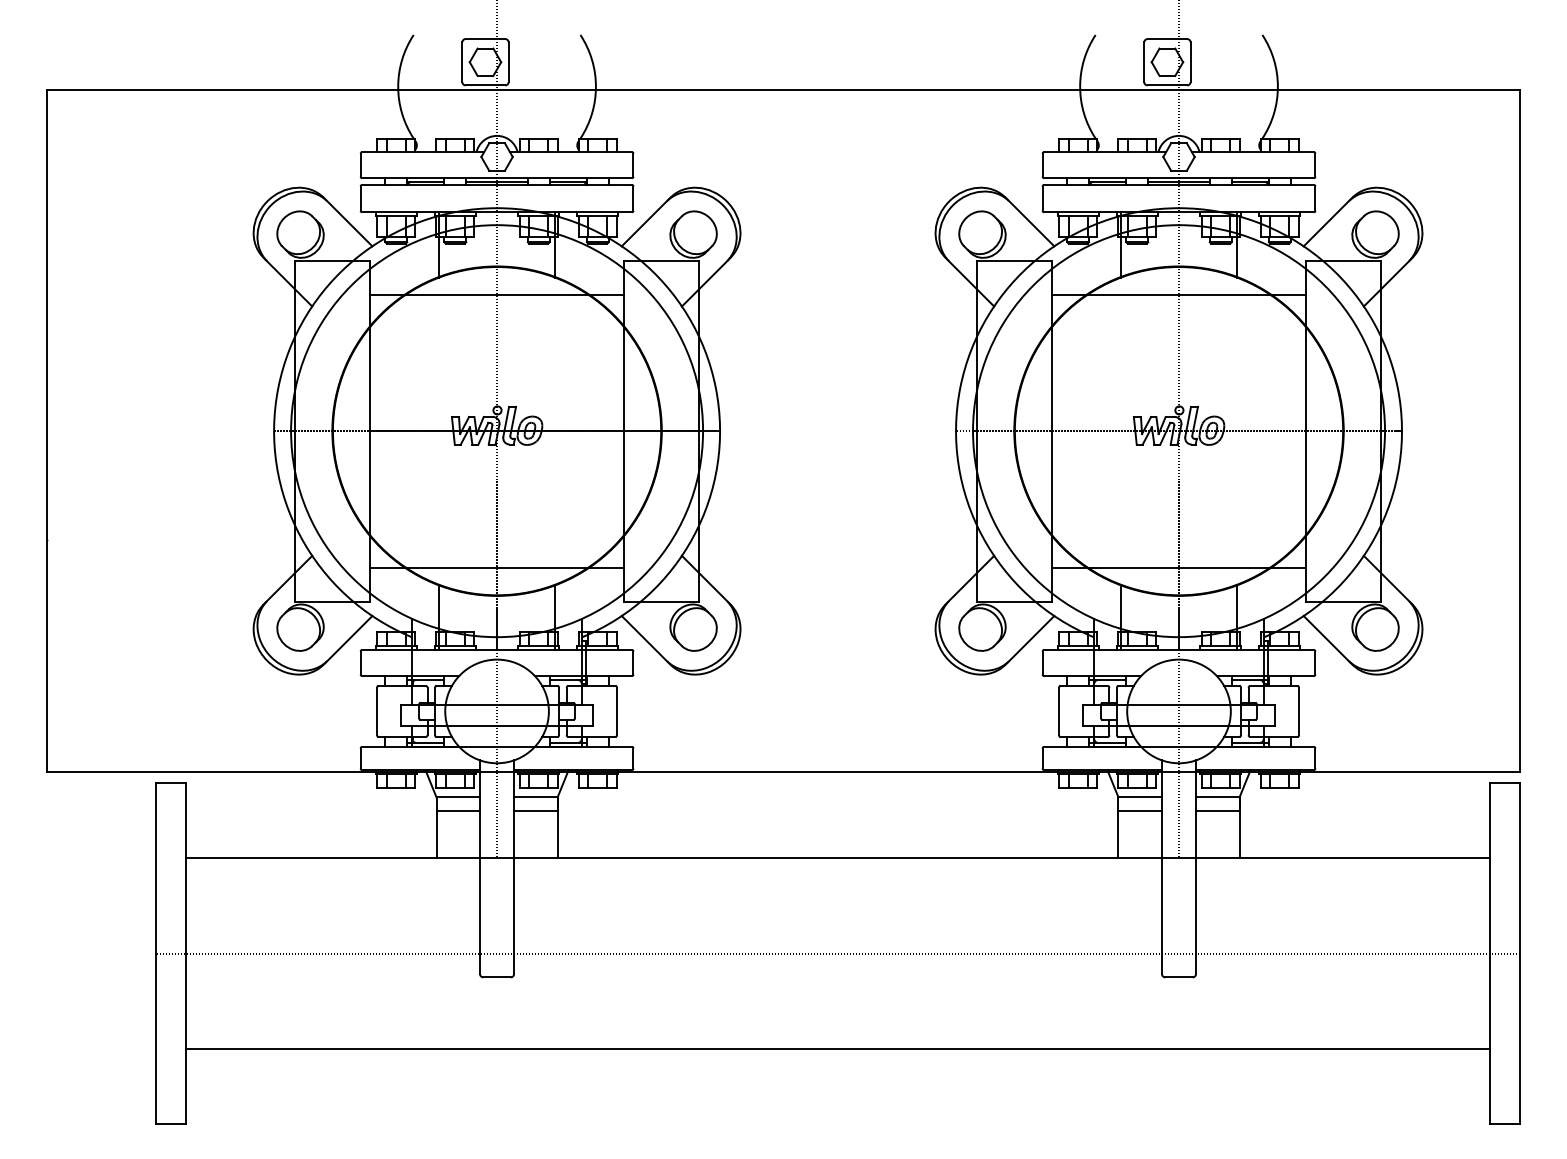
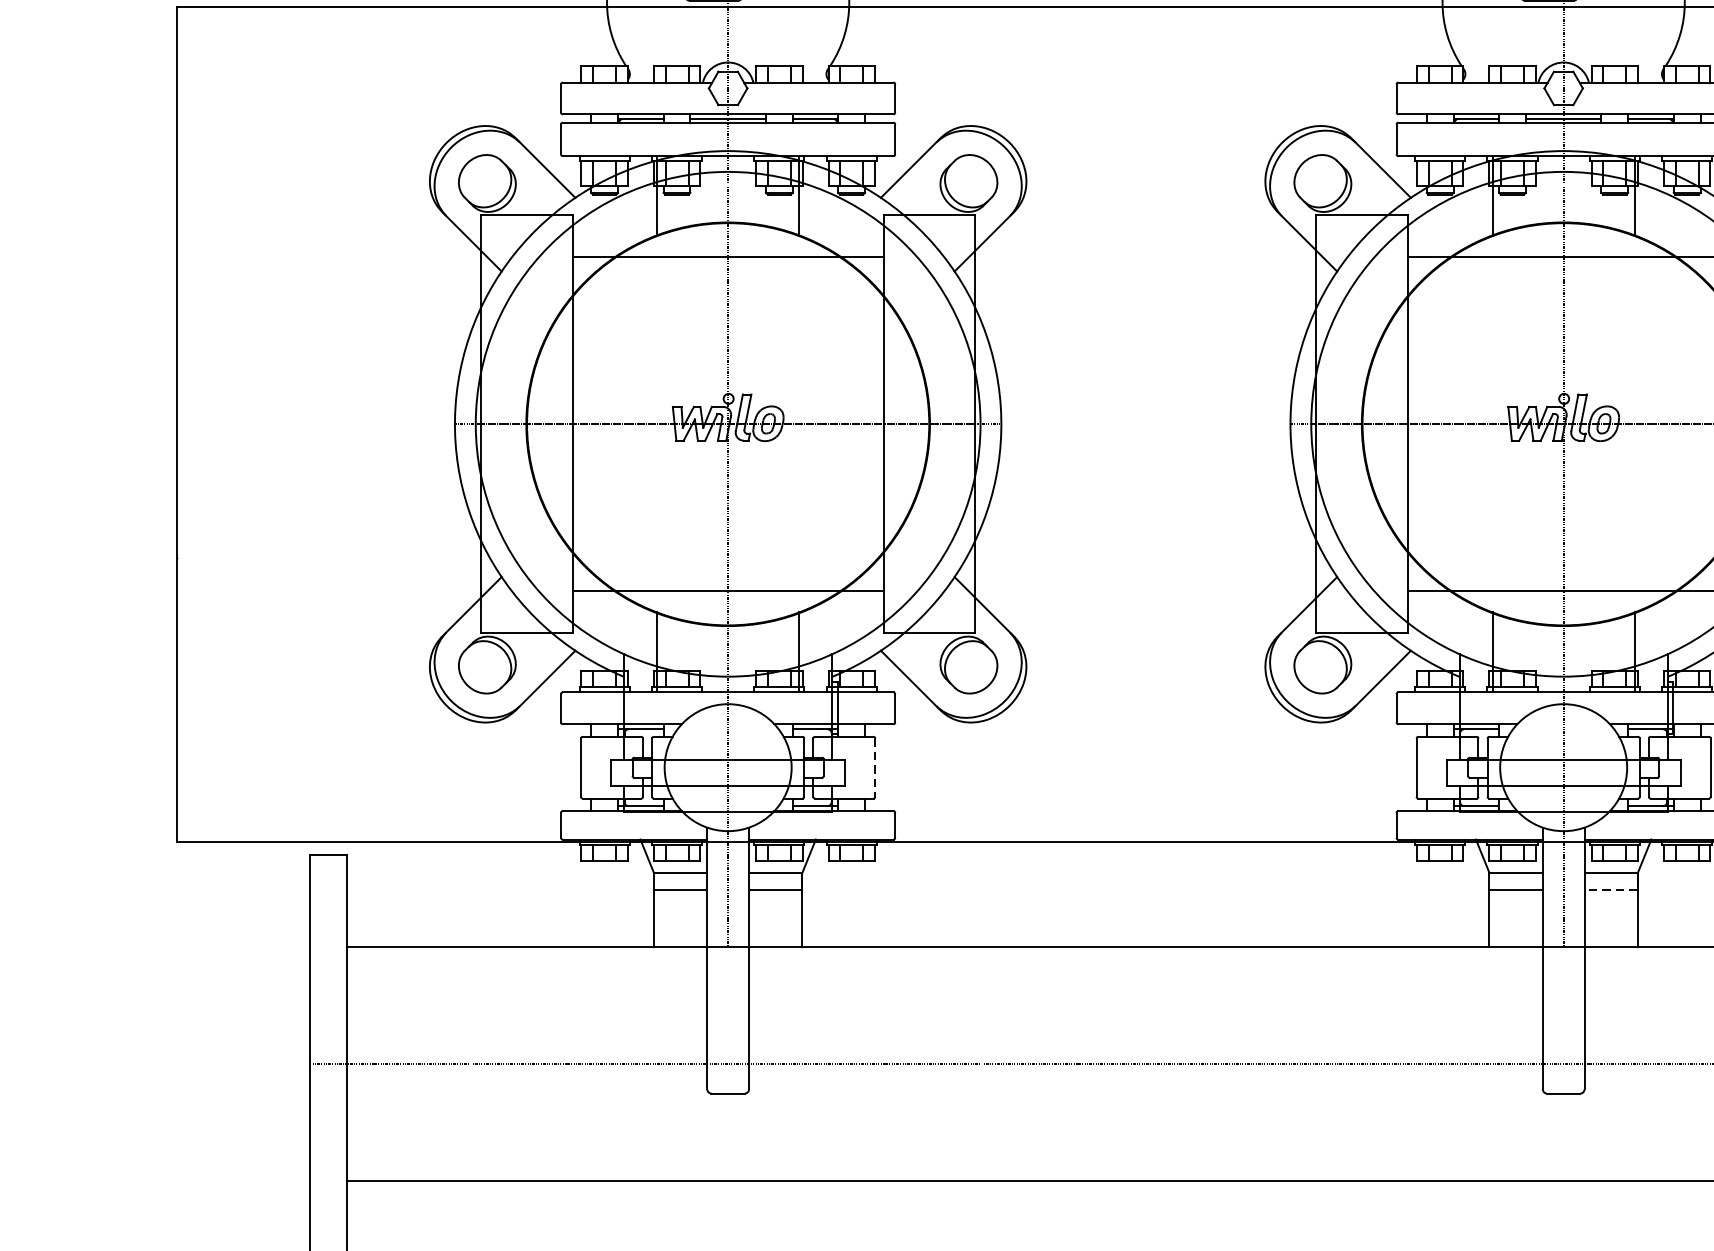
line: (617, 711) -> (875, 767), solid -> dashed
line: (1217, 811) -> (1610, 890), solid -> dashed

